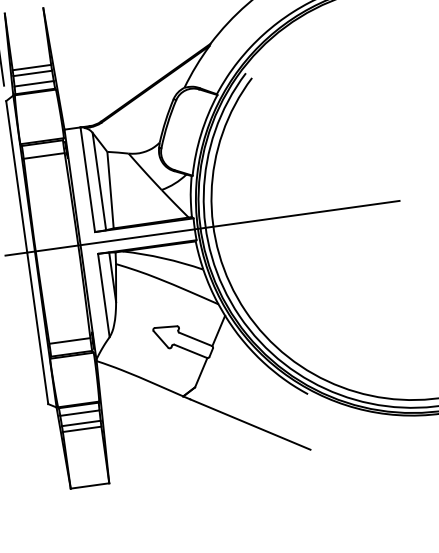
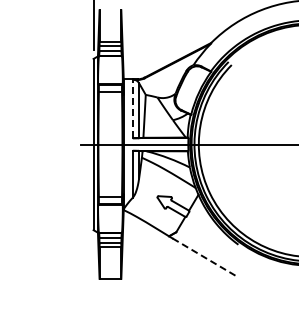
line: (87, 179) -> (132, 108), solid -> dashed
line: (251, 425) -> (204, 257), solid -> dashed

